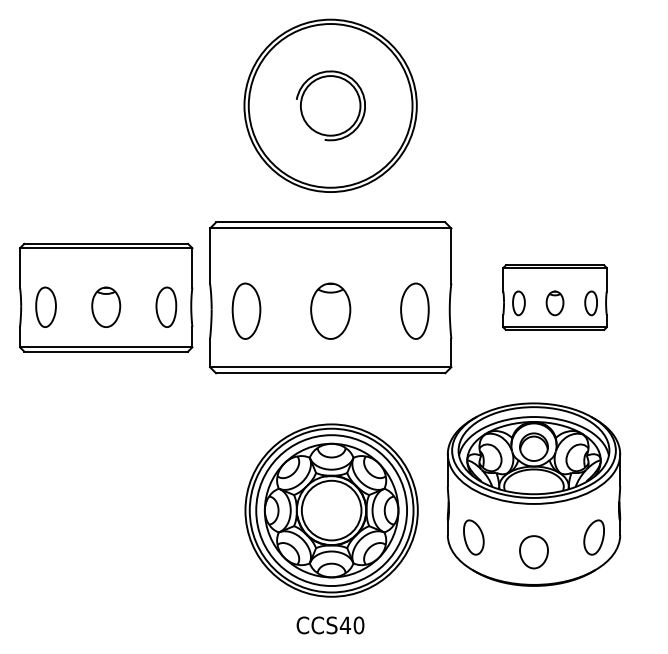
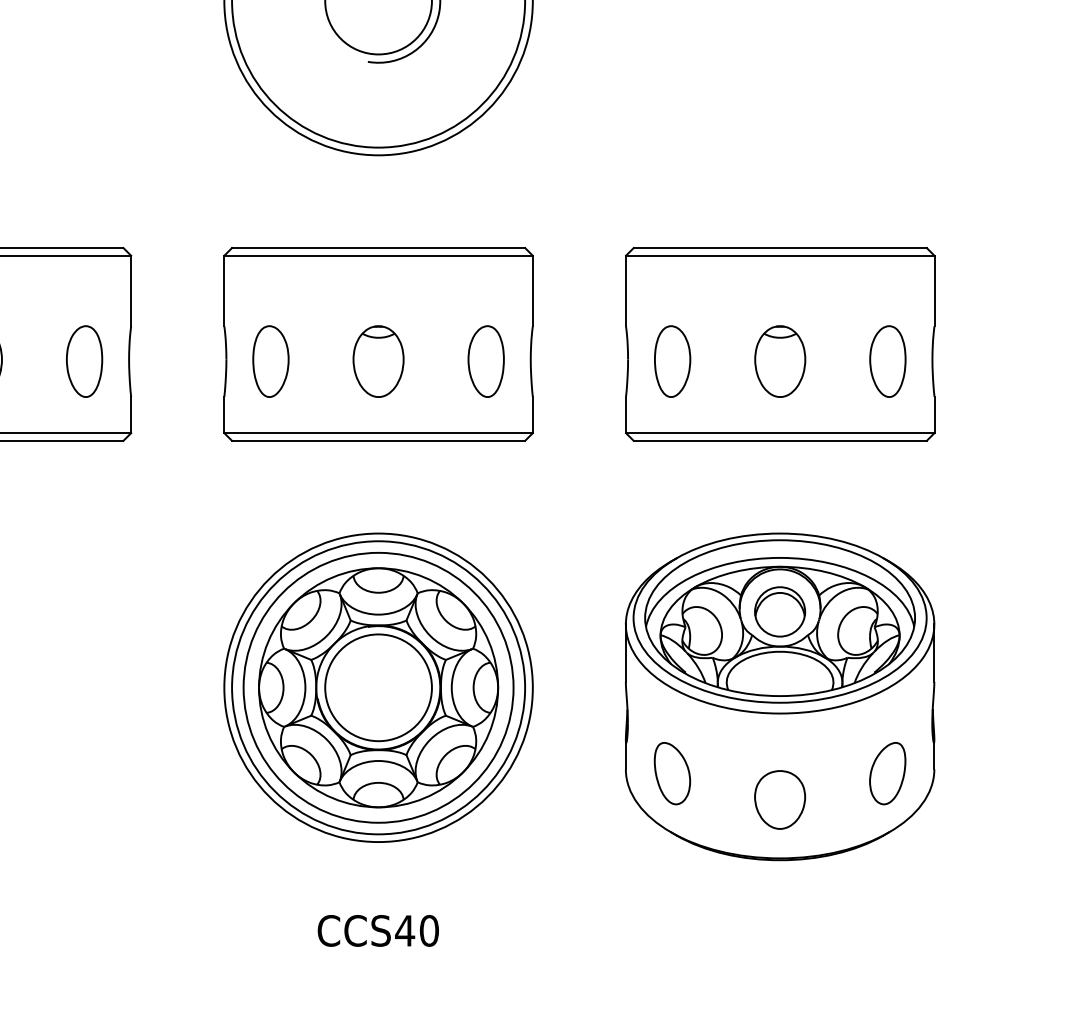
part: (330, 297) -> (378, 344), size x0.71
part: (554, 297) -> (779, 344), size x1.67
part: (533, 494) -> (779, 696), moved
part: (331, 510) -> (378, 687), moved

